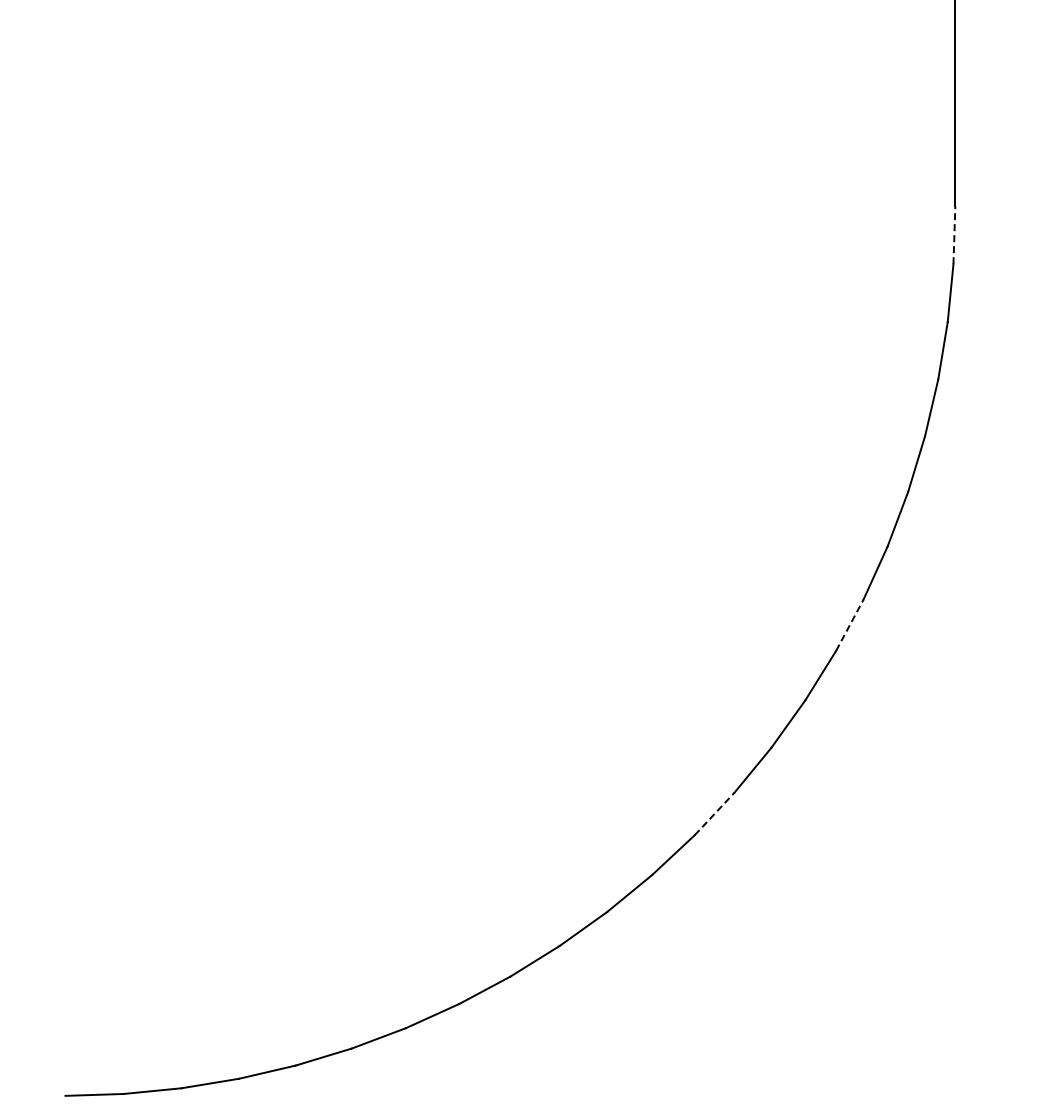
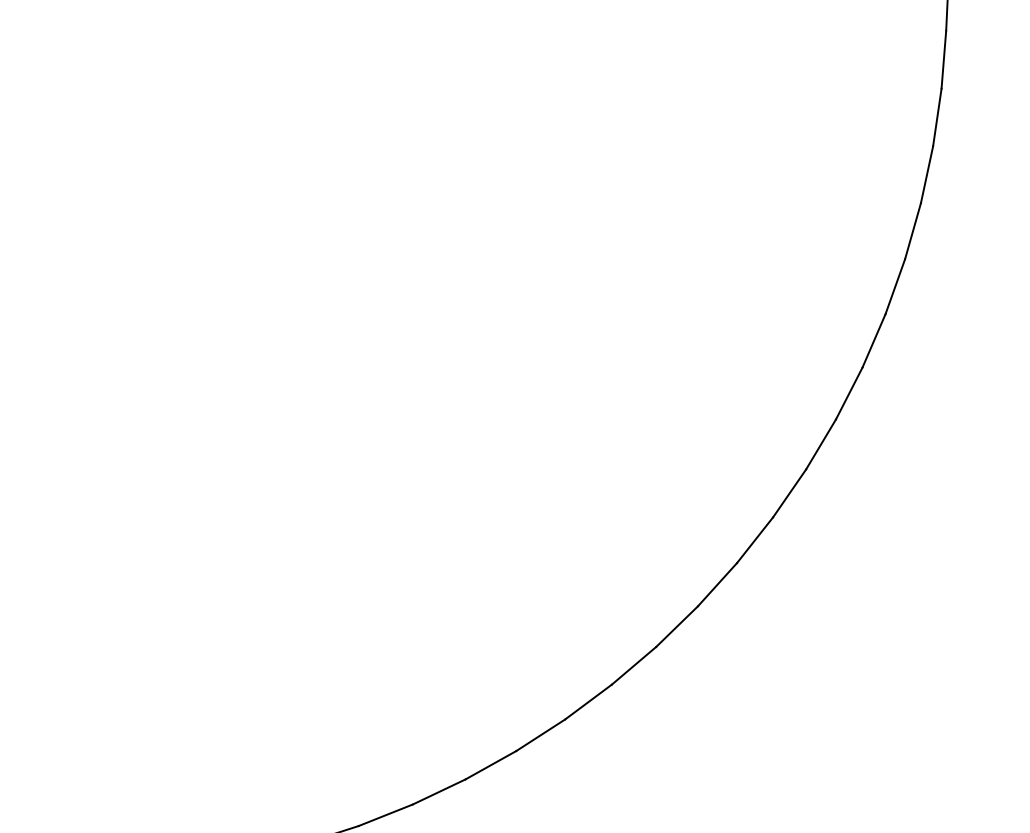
line: (954, 234) -> (944, 59), dashed -> solid
line: (850, 624) -> (821, 443), dashed -> solid
line: (714, 813) -> (676, 626), dashed -> solid

